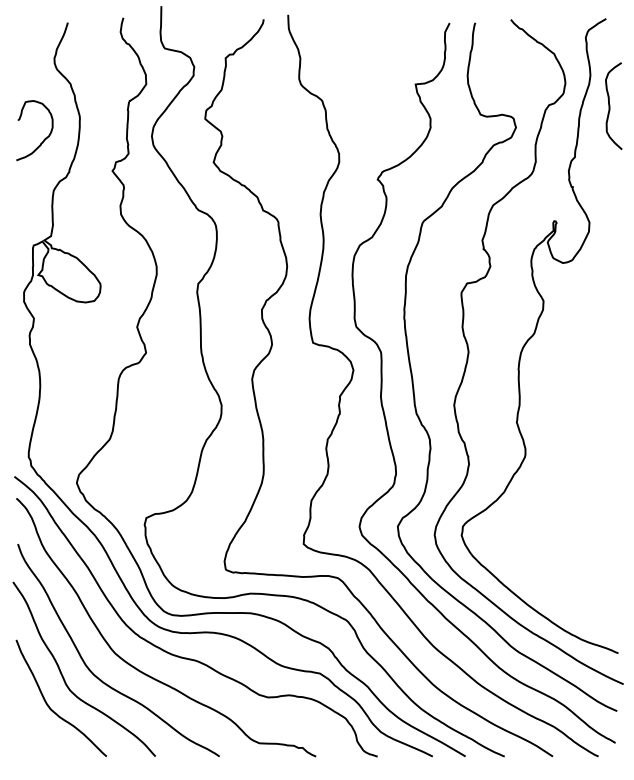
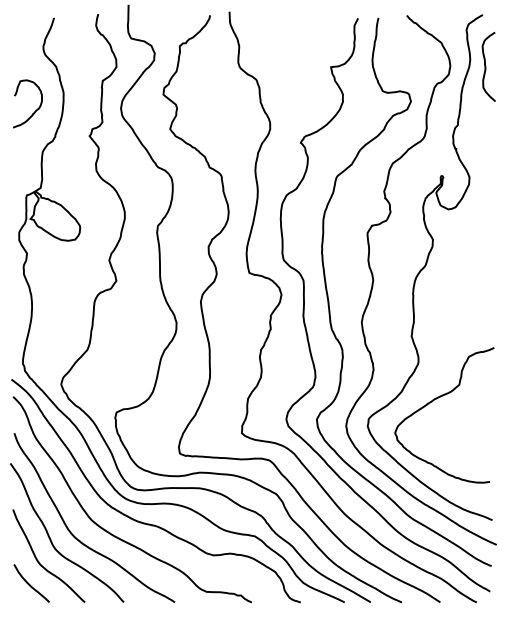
curve: (610, 105) -> (486, 66), moved
curve: (548, 501) -> (436, 399), added
curve: (37, 733) -> (29, 584), added

